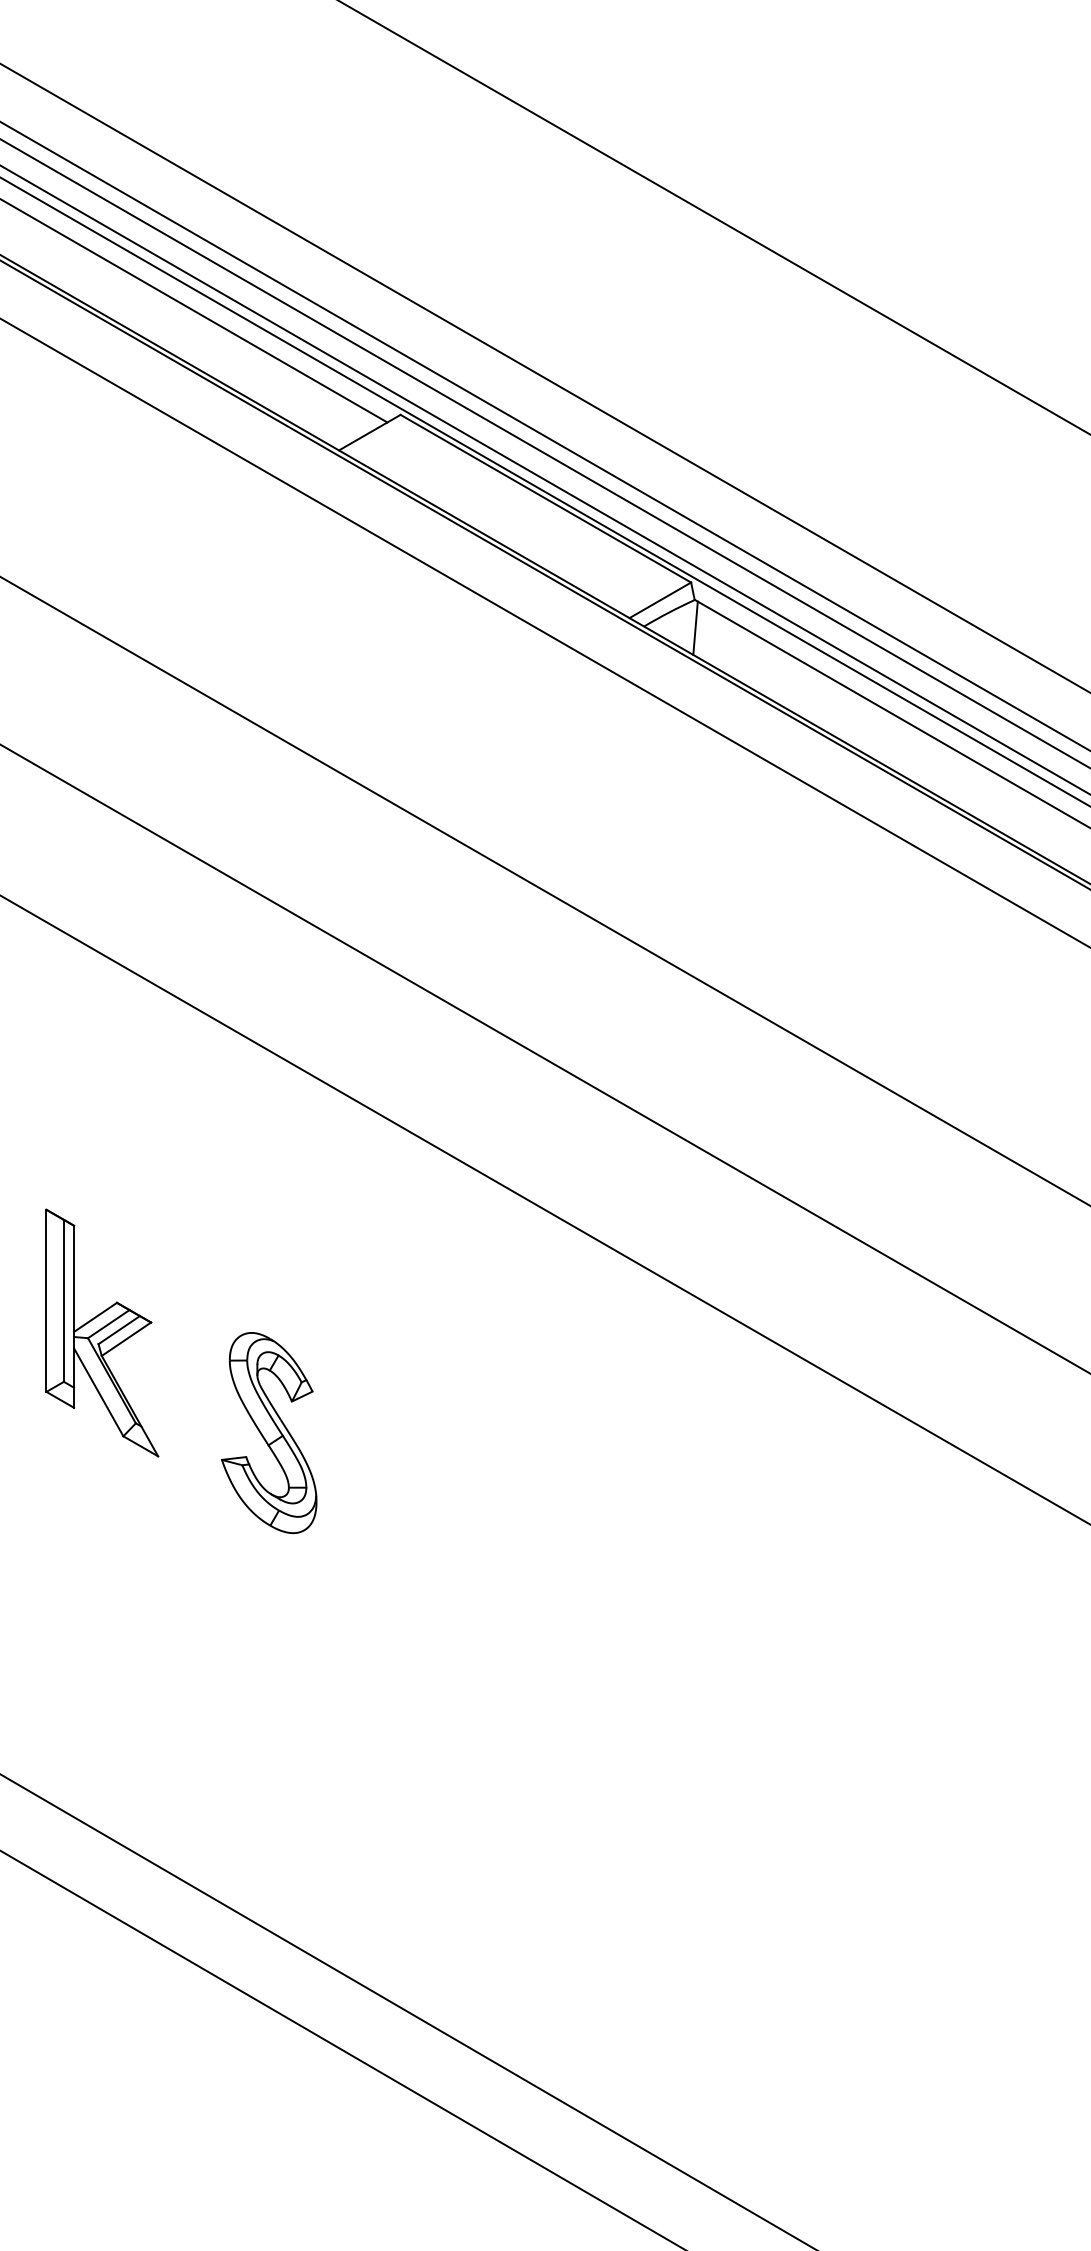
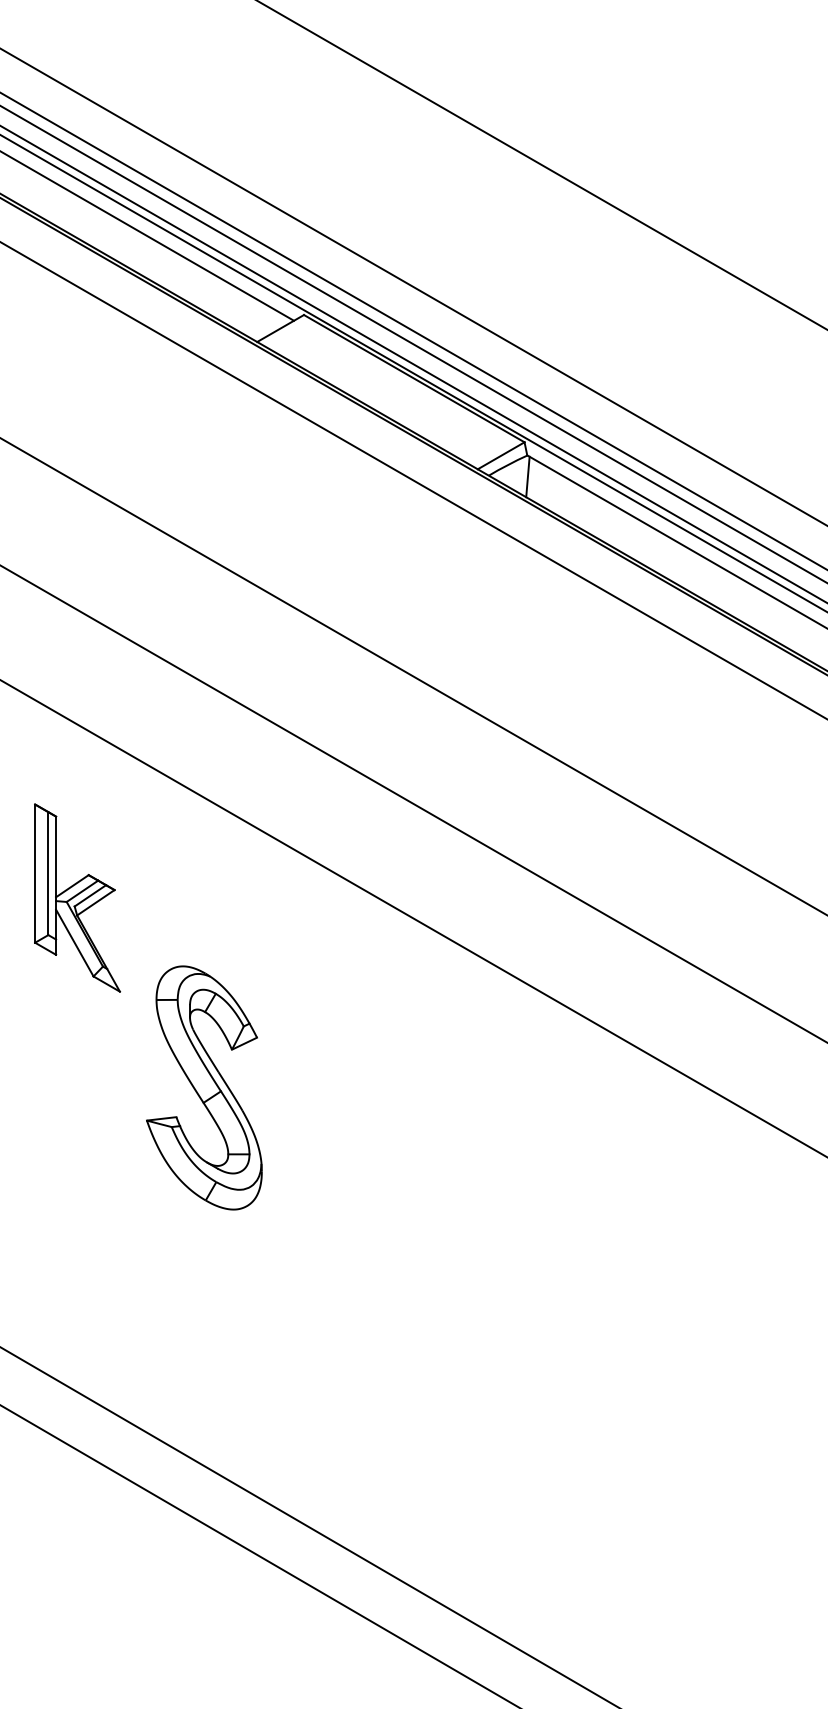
part: (102, 1332) -> (77, 897), moved
part: (268, 1432) -> (203, 1087), size x1.6

